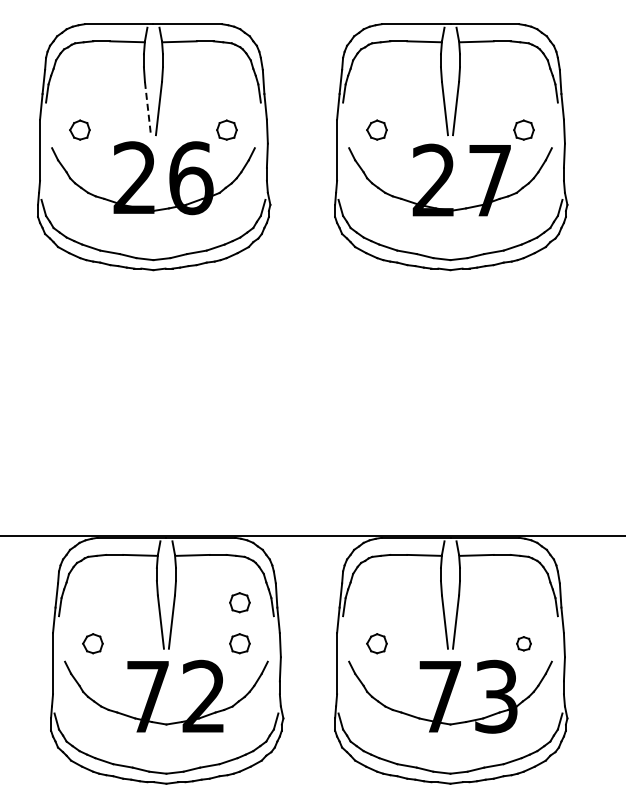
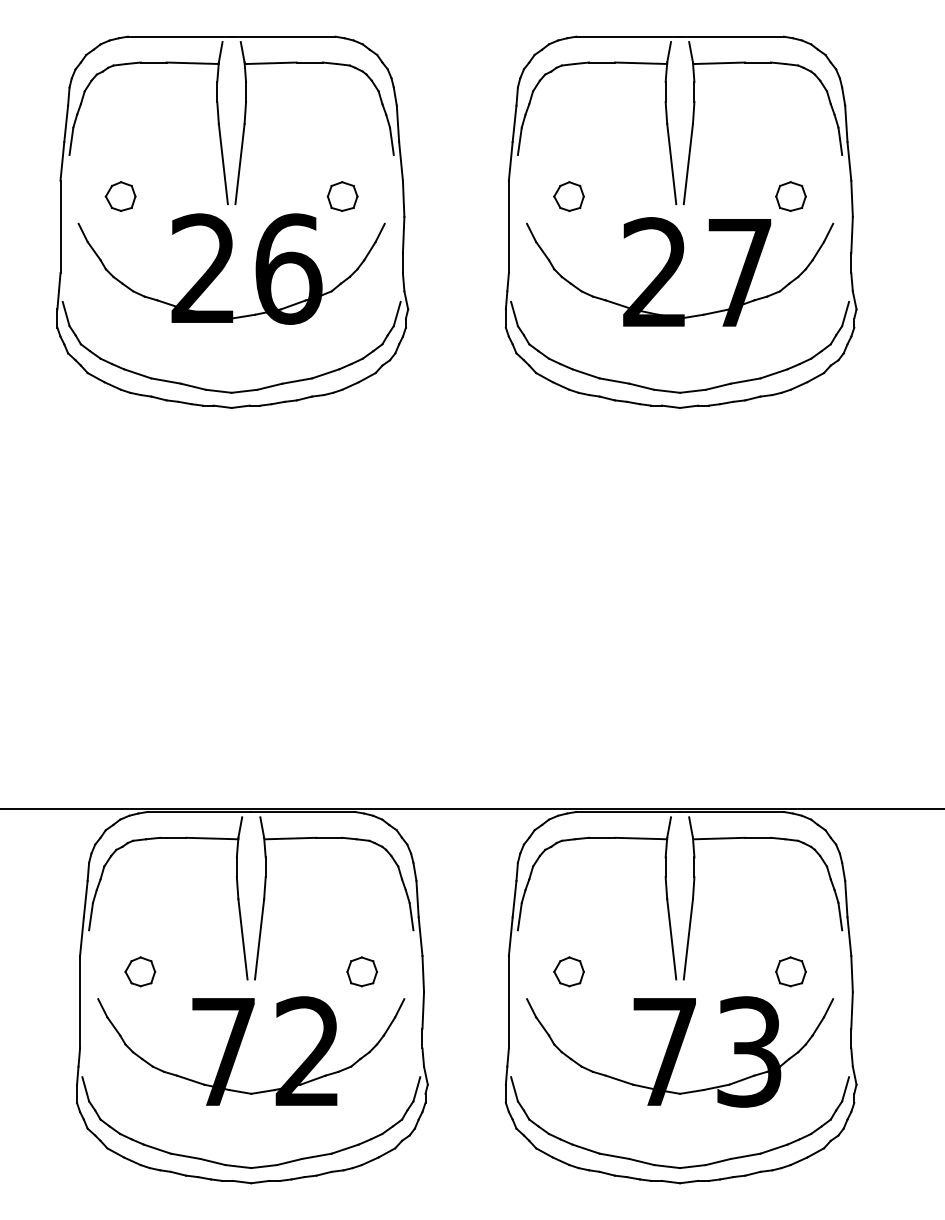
line: (147, 108) -> (222, 163), dashed -> solid
part: (239, 602) -> (361, 909), removed
part: (523, 643) -> (790, 971), size x1.43

